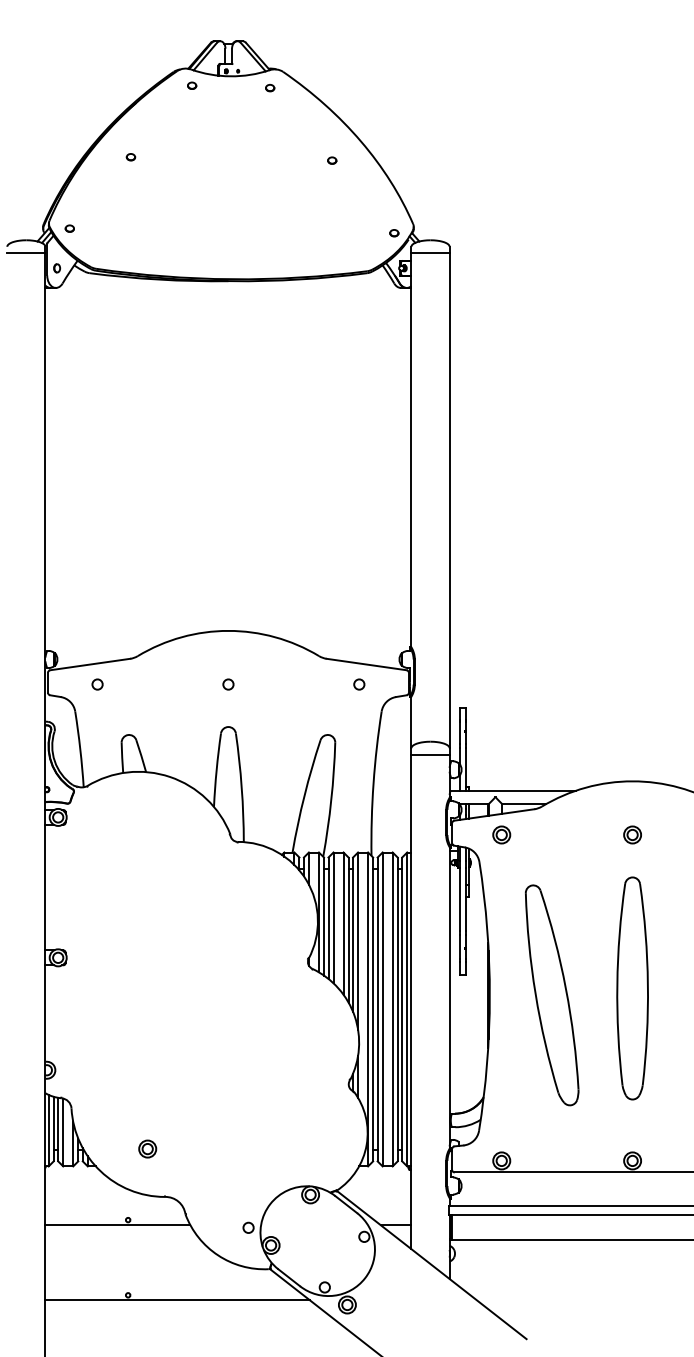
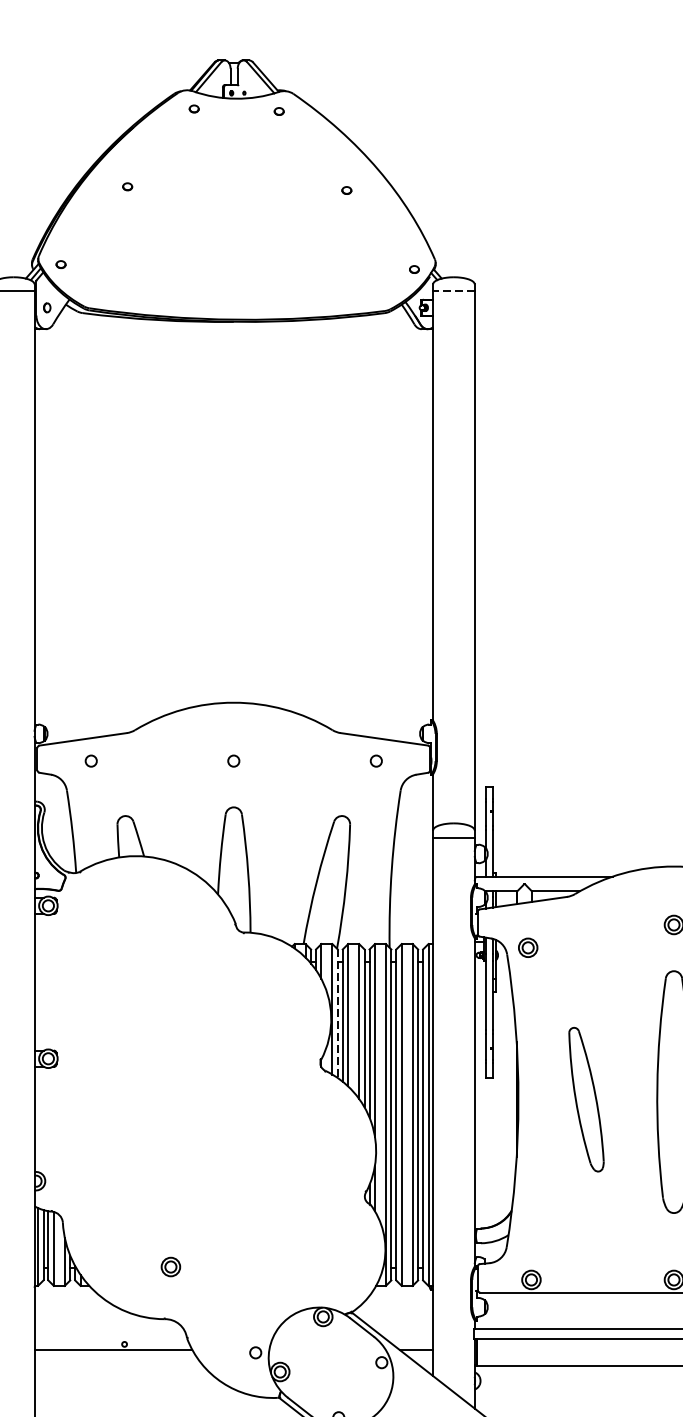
line: (430, 253) -> (453, 291), solid -> dashed
part: (501, 834) -> (527, 947), moved
line: (323, 917) -> (337, 1014), solid -> dashed
part: (552, 995) -> (586, 1099), size x0.6
part: (147, 1148) -> (170, 1266), moved

